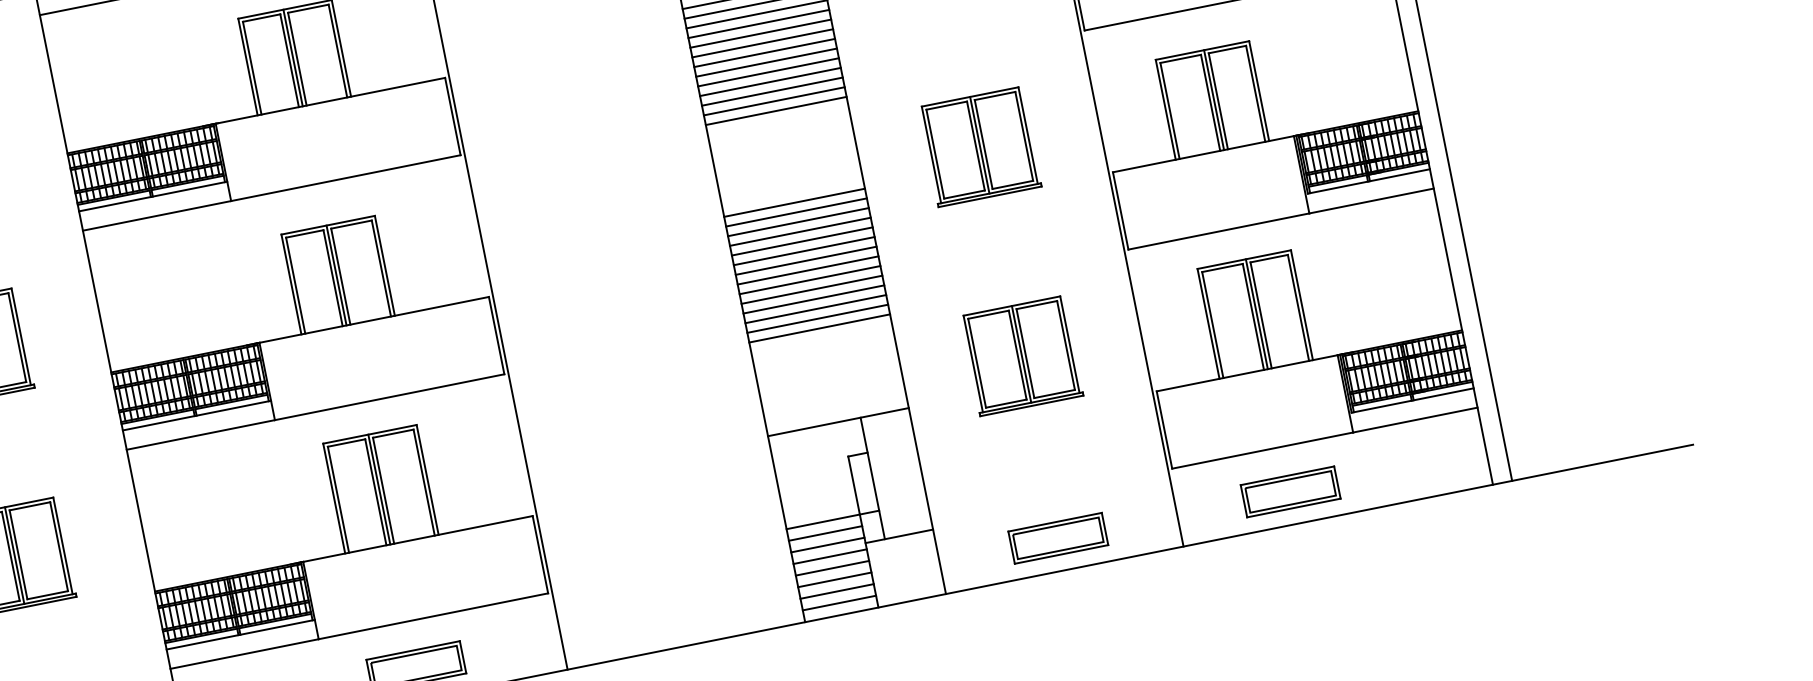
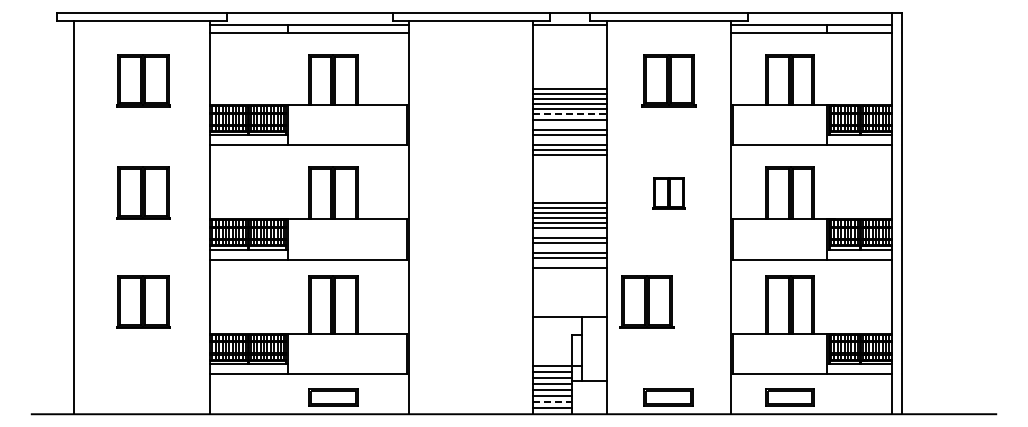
line: (761, 33) -> (570, 114), solid -> dashed
line: (763, 53) -> (569, 124), removed
line: (769, 81) -> (569, 139), removed
part: (979, 145) -> (668, 192), size x0.6
line: (805, 261) -> (569, 233), removed
line: (810, 290) -> (569, 248), removed
line: (816, 319) -> (569, 263), removed
part: (1021, 354) -> (646, 301), moved
line: (837, 592) -> (552, 402), solid -> dashed

